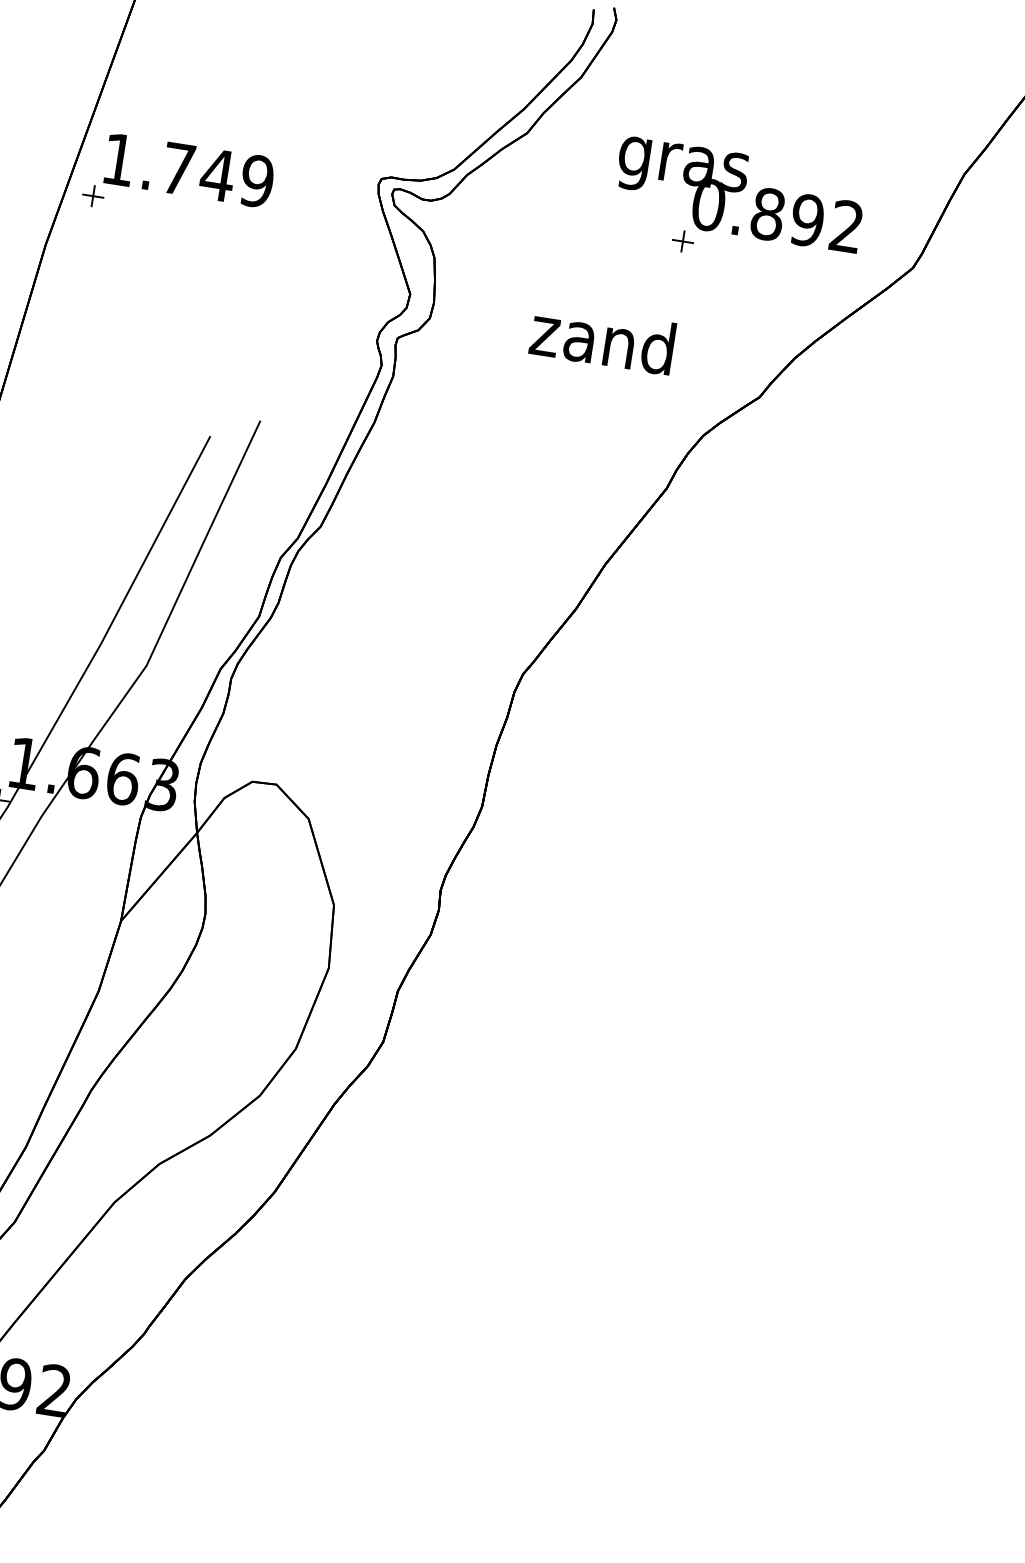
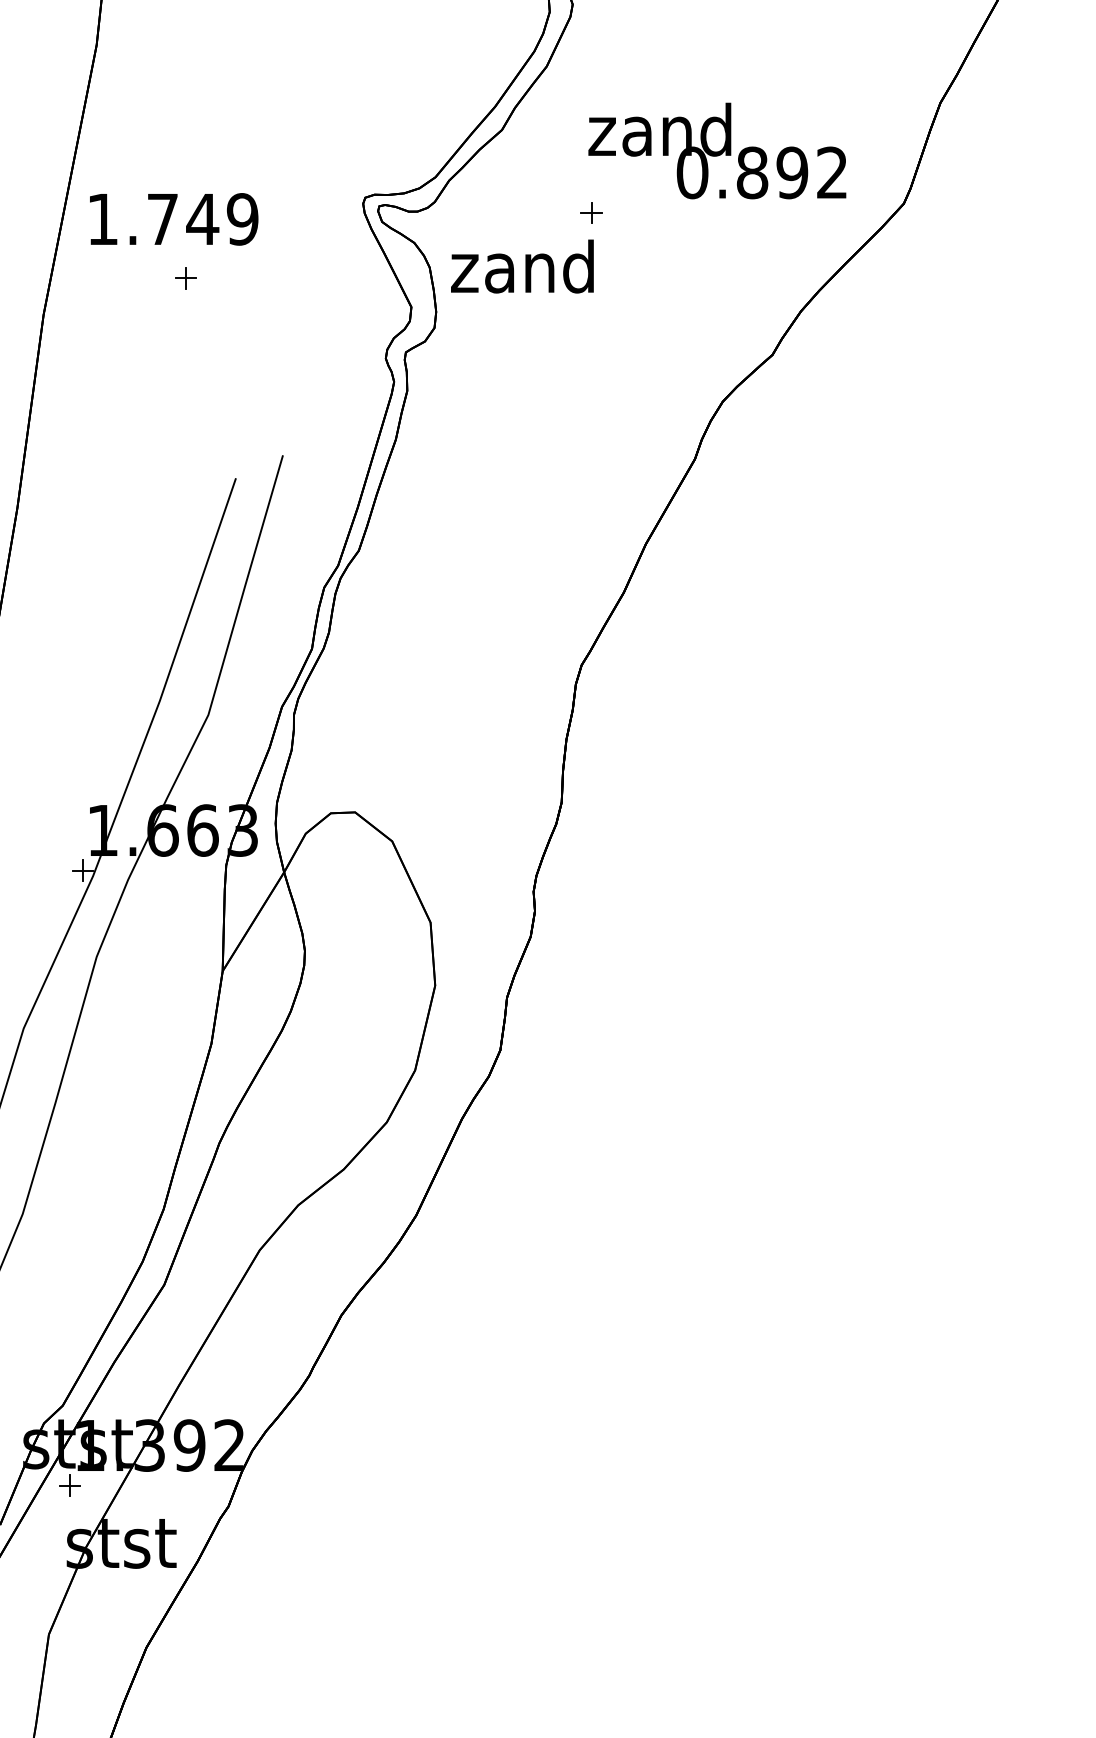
text: (681, 163) -> (659, 136), gras -> zand
part: (92, 196) -> (185, 278), moved
part: (682, 241) -> (591, 212), moved
text: (602, 338) -> (522, 266), moved

